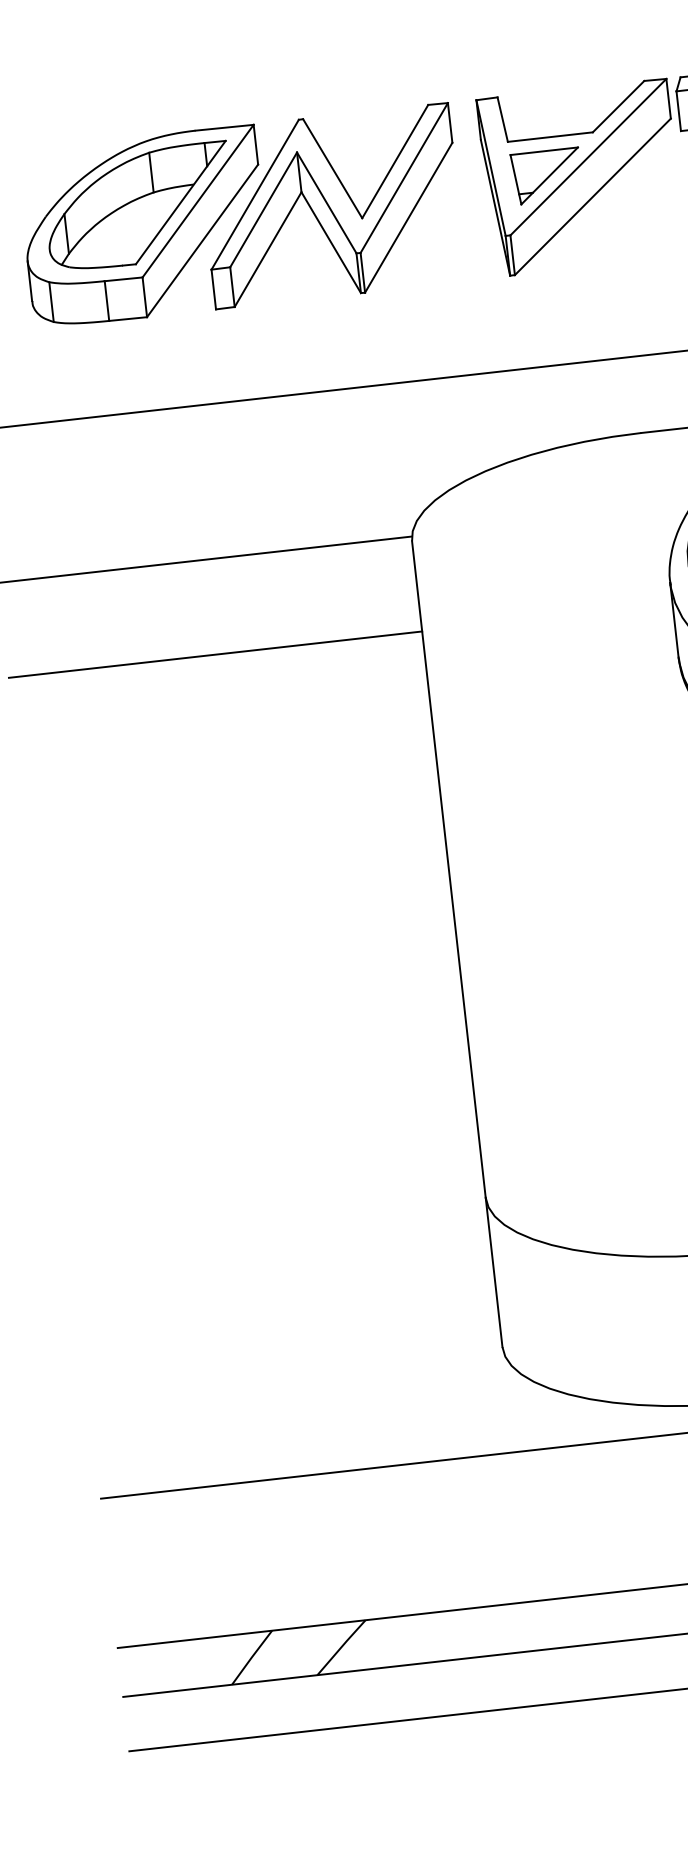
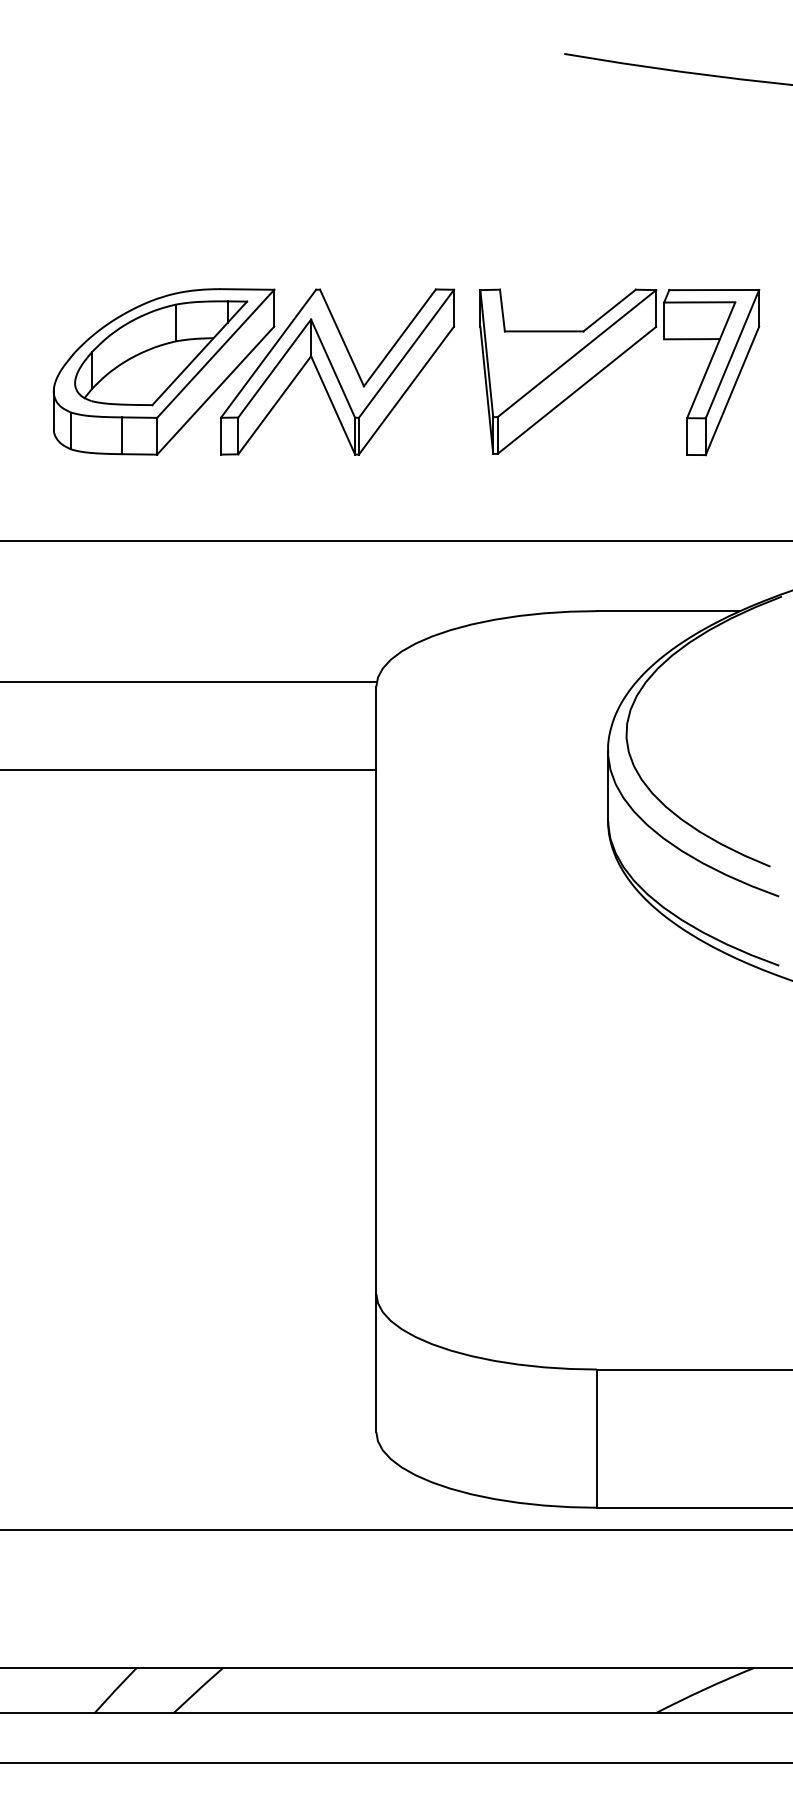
part: (547, 175) -> (537, 366), removed

